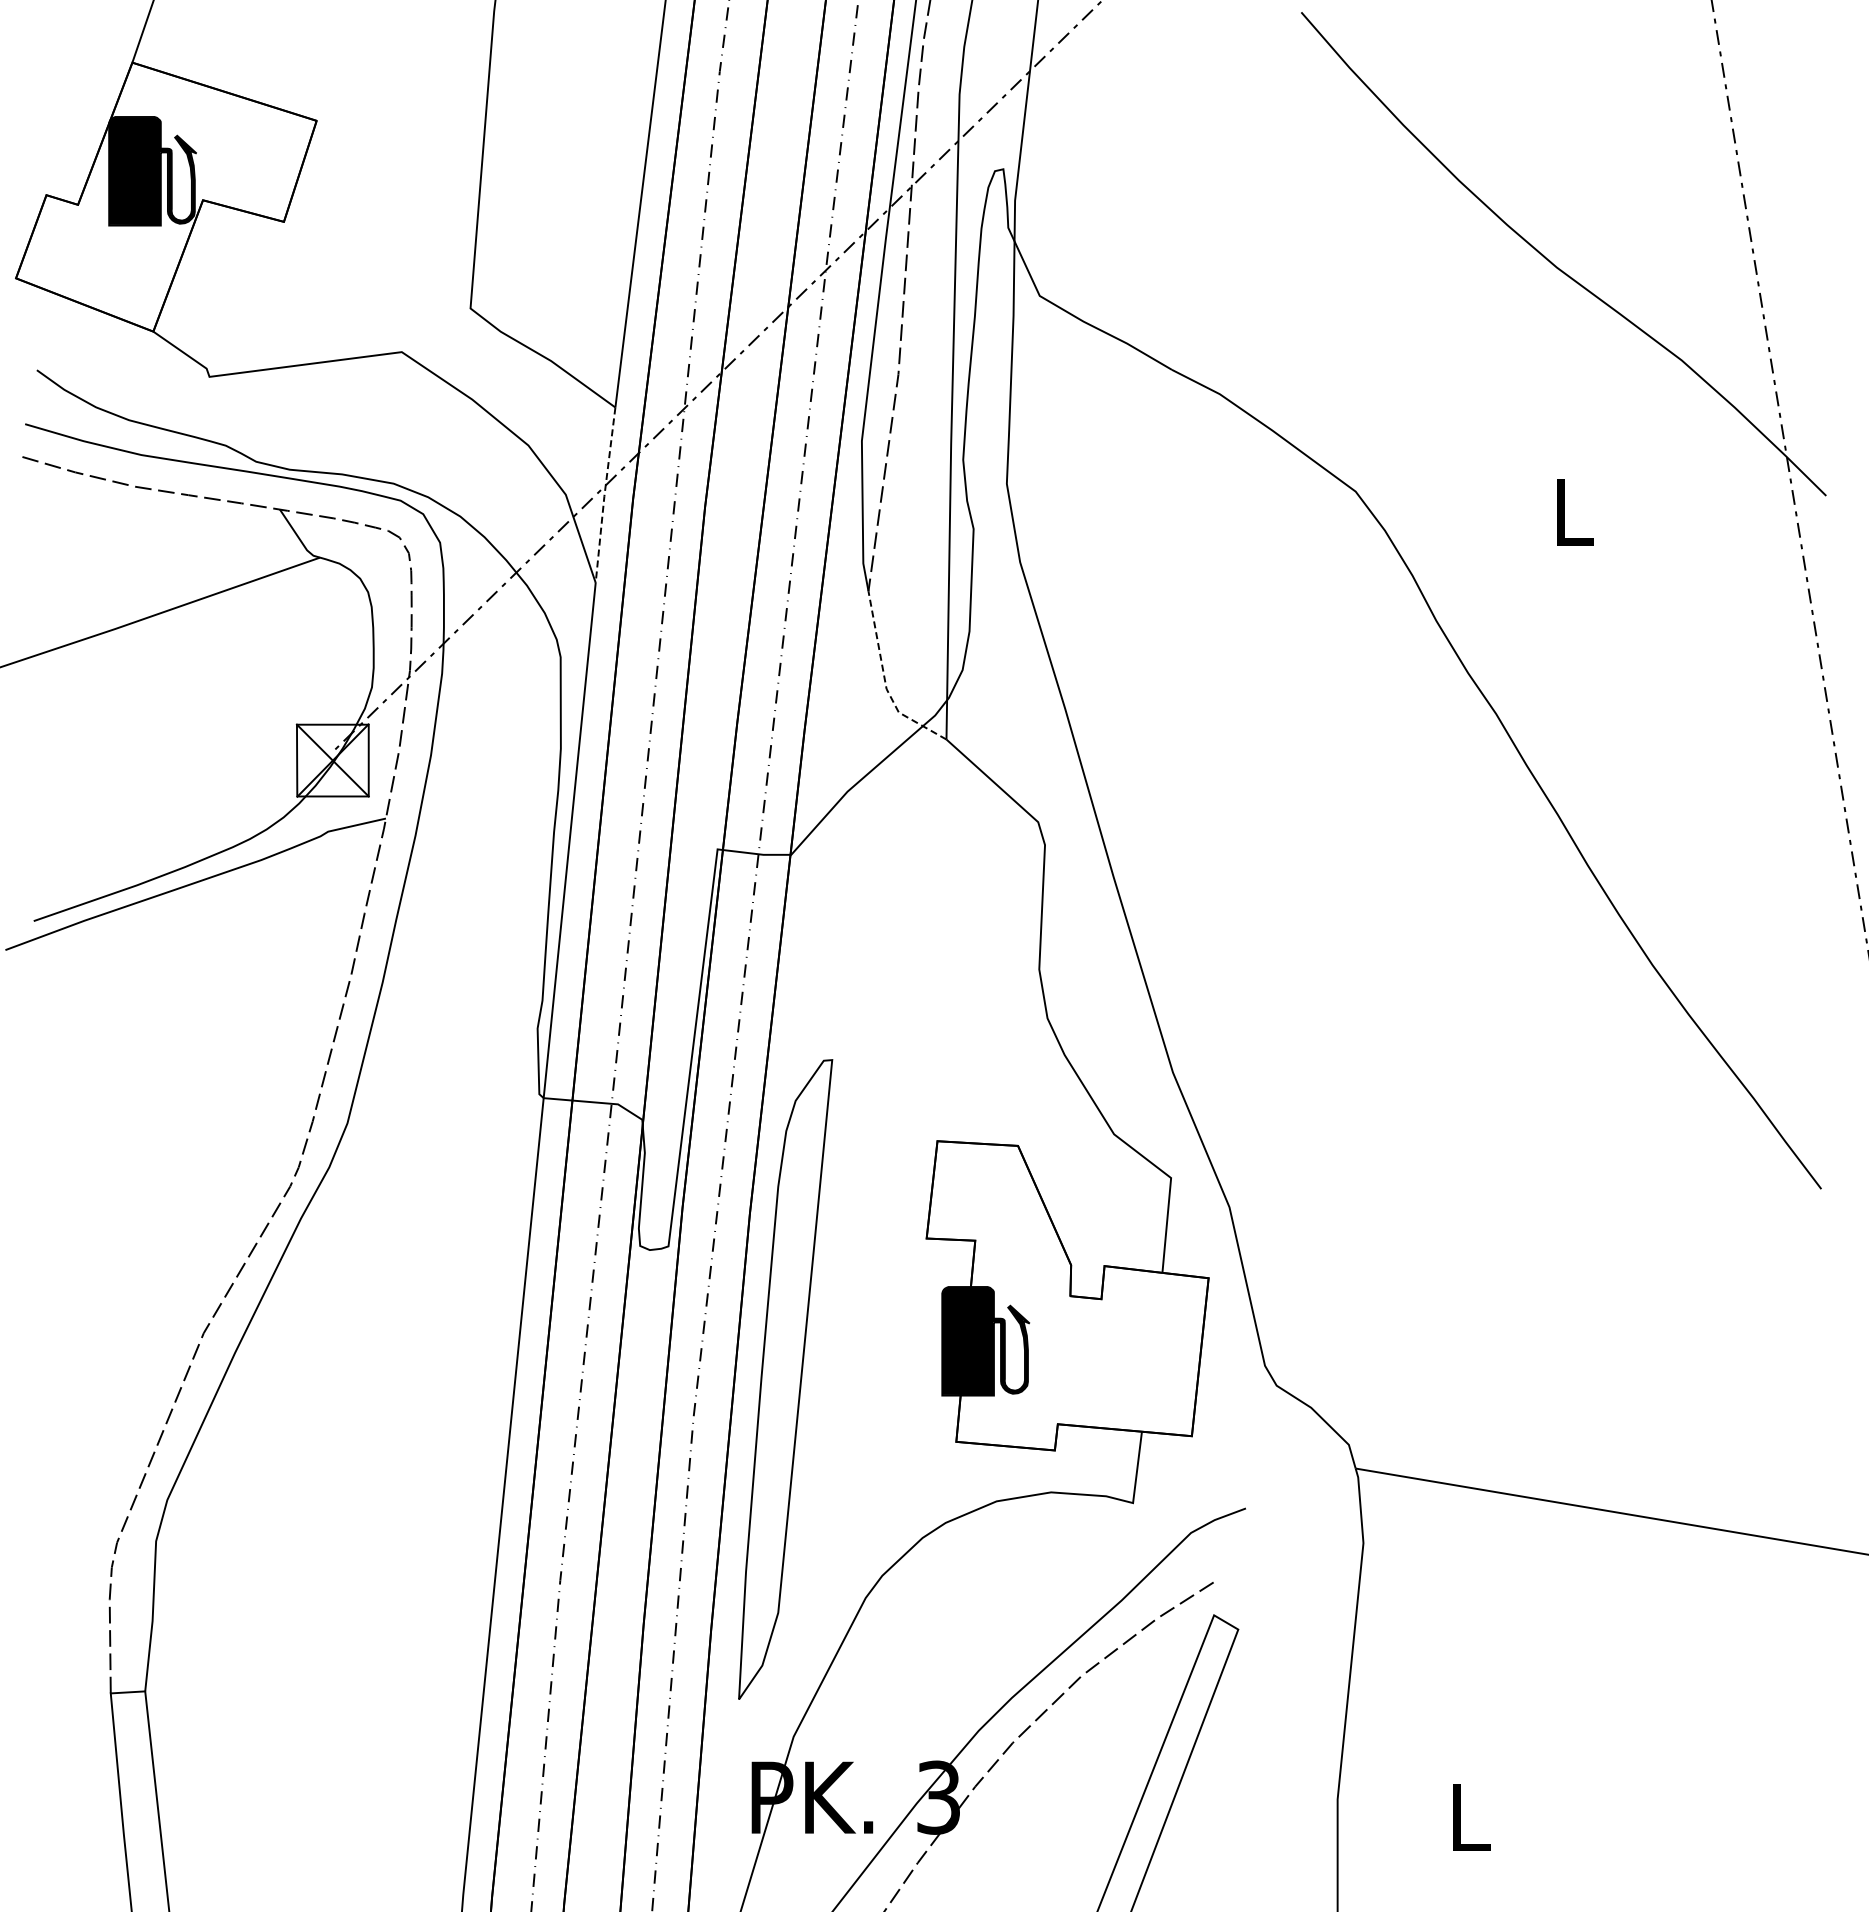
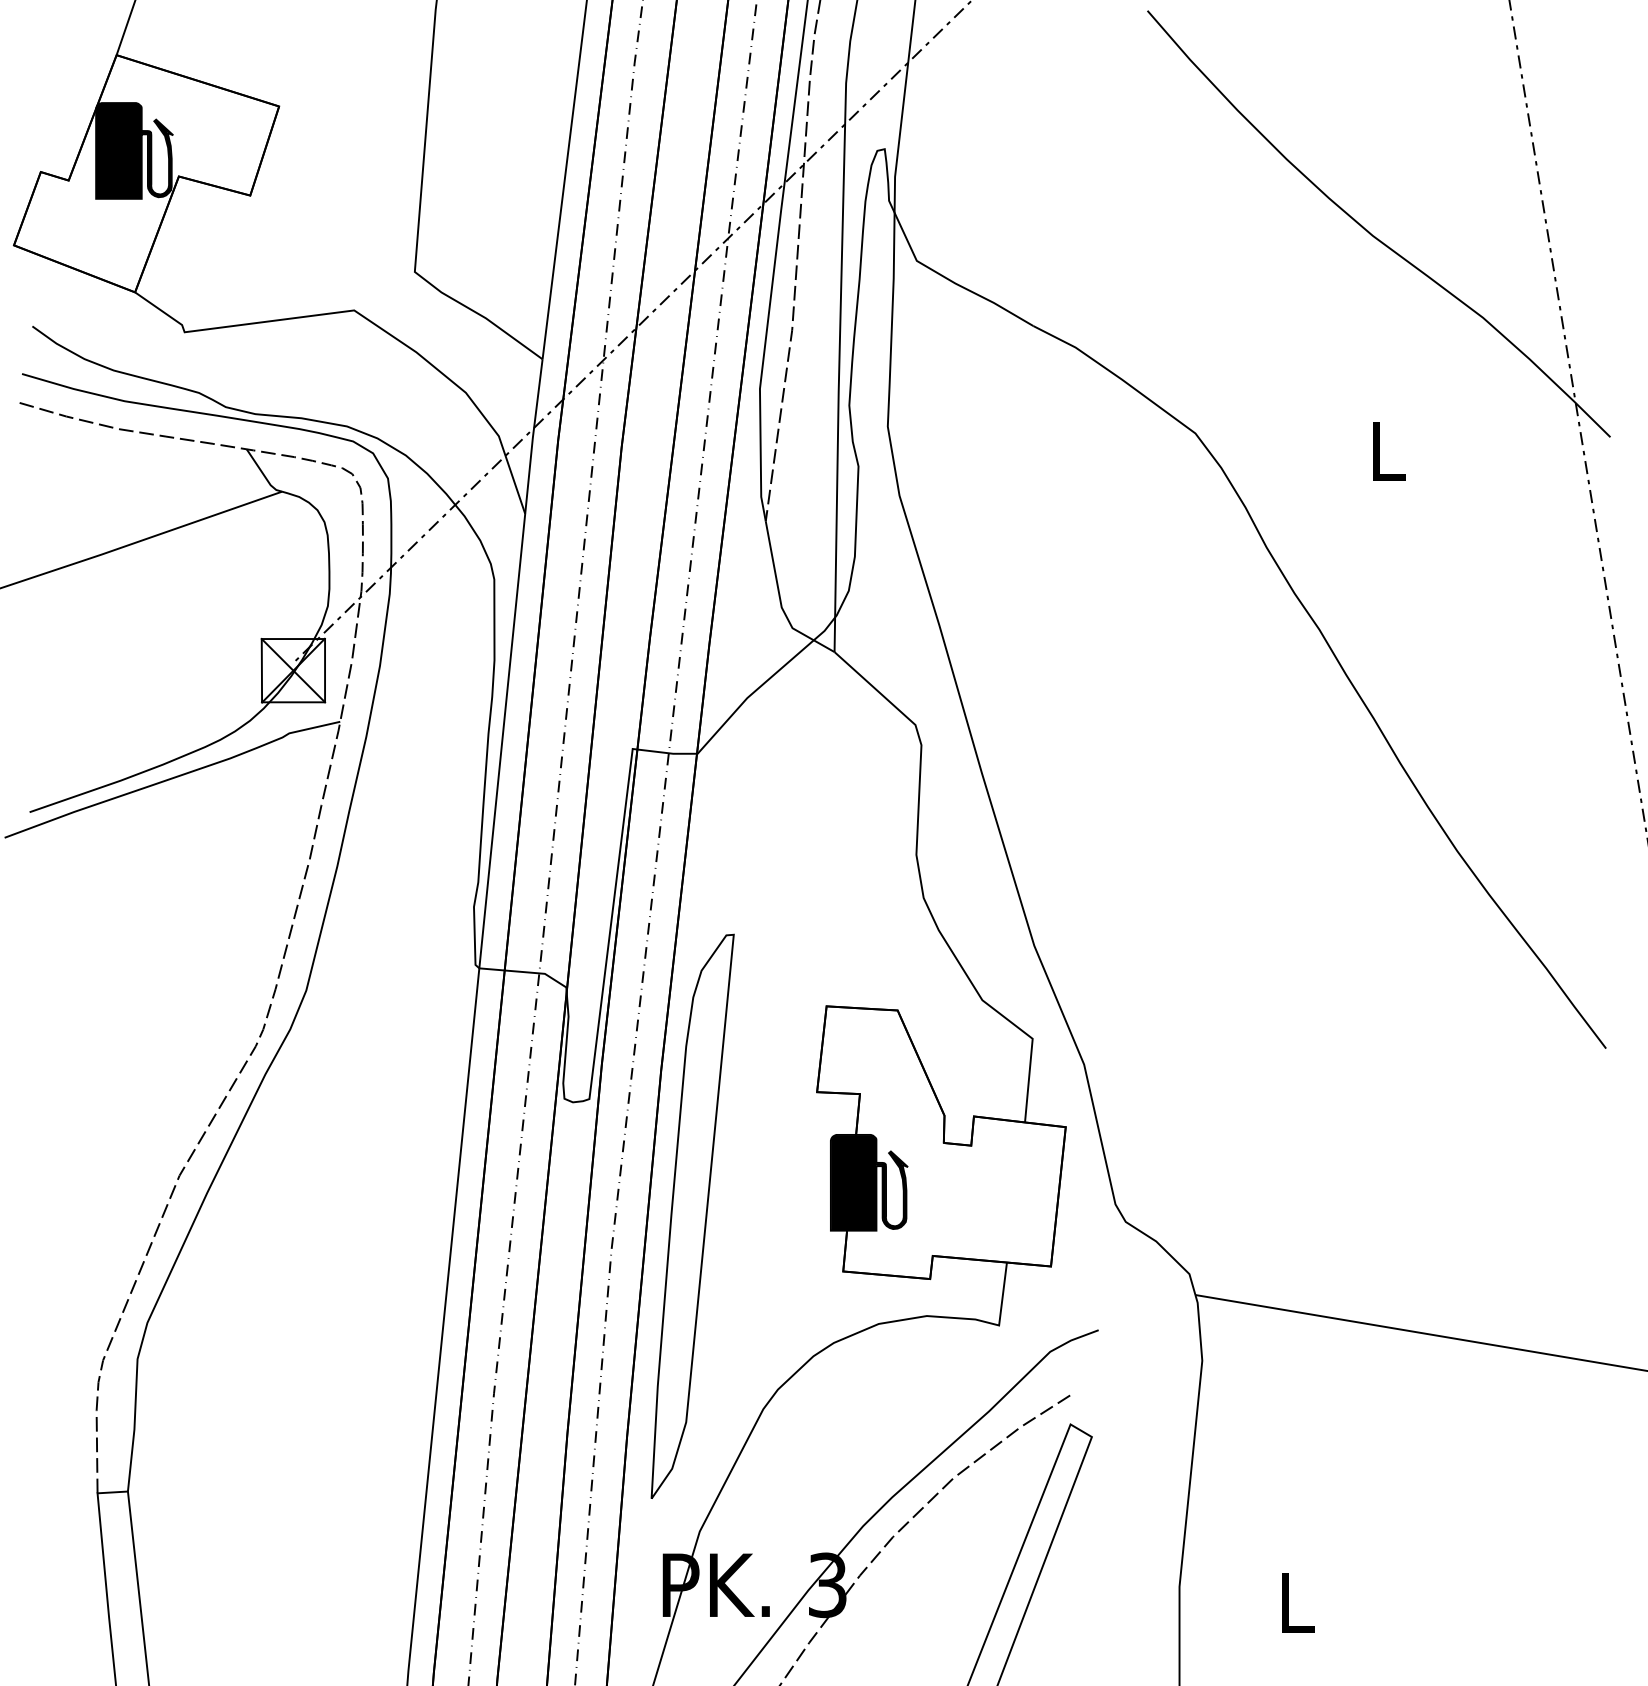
line: (604, 496) -> (532, 437), dashed -> solid
line: (885, 681) -> (780, 600), dashed -> solid

